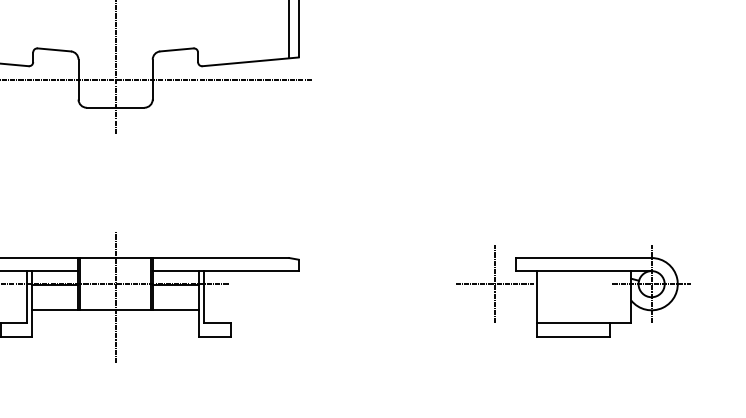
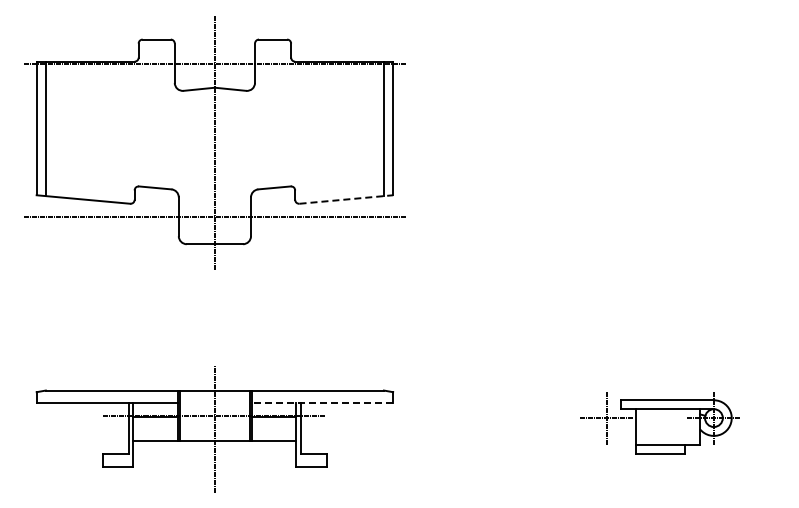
line: (250, 61) -> (346, 199), solid -> dashed
line: (226, 271) -> (322, 403), solid -> dashed
part: (573, 290) -> (660, 422), size x0.7

